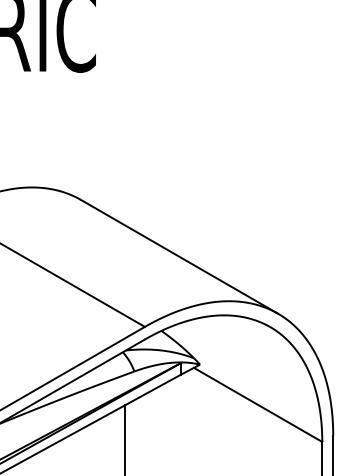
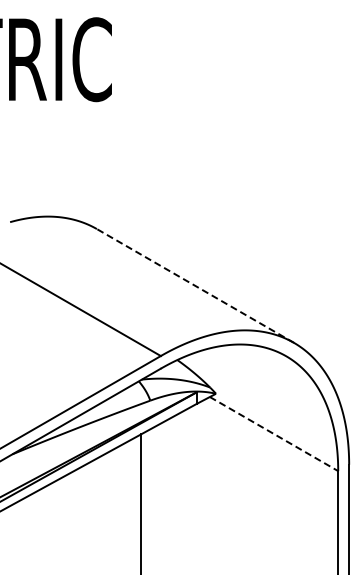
line: (179, 256) -> (195, 285), solid -> dashed
line: (258, 405) -> (274, 434), solid -> dashed

